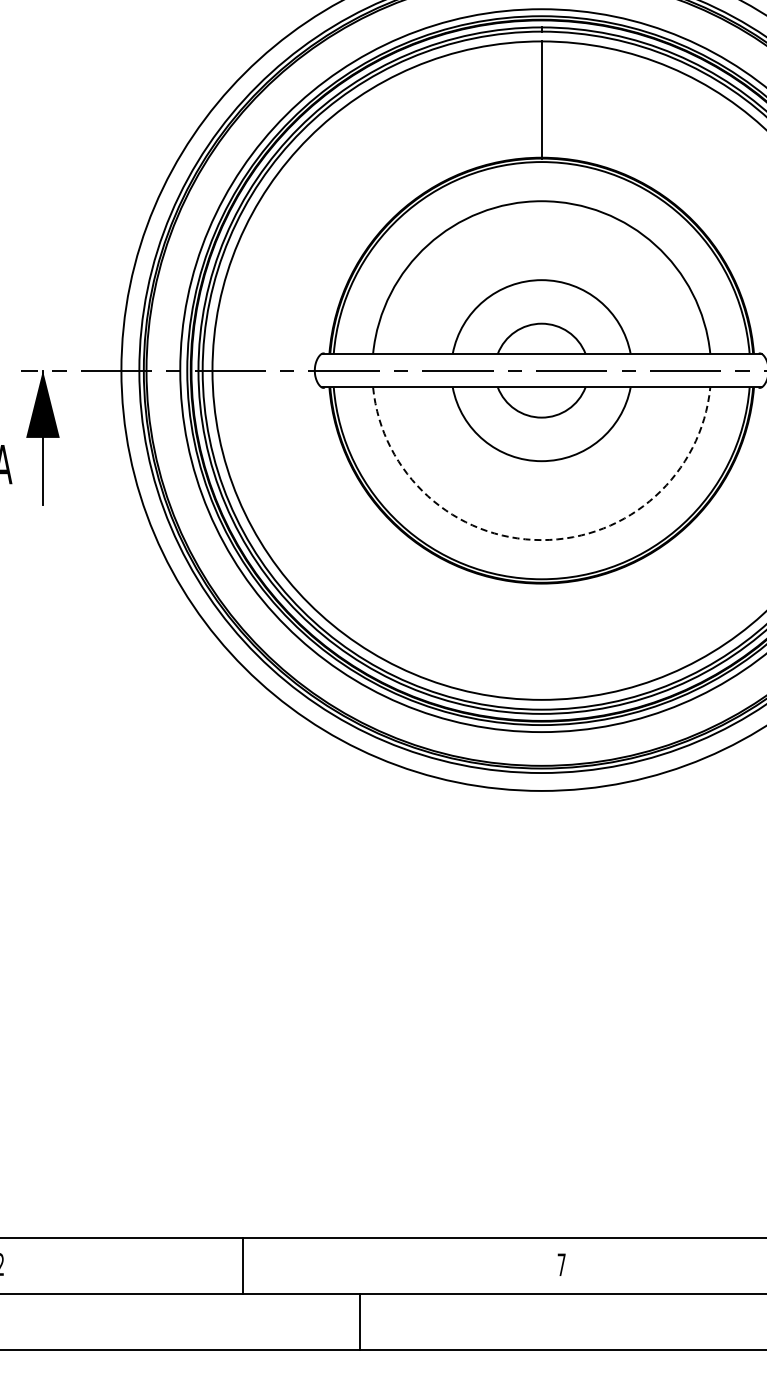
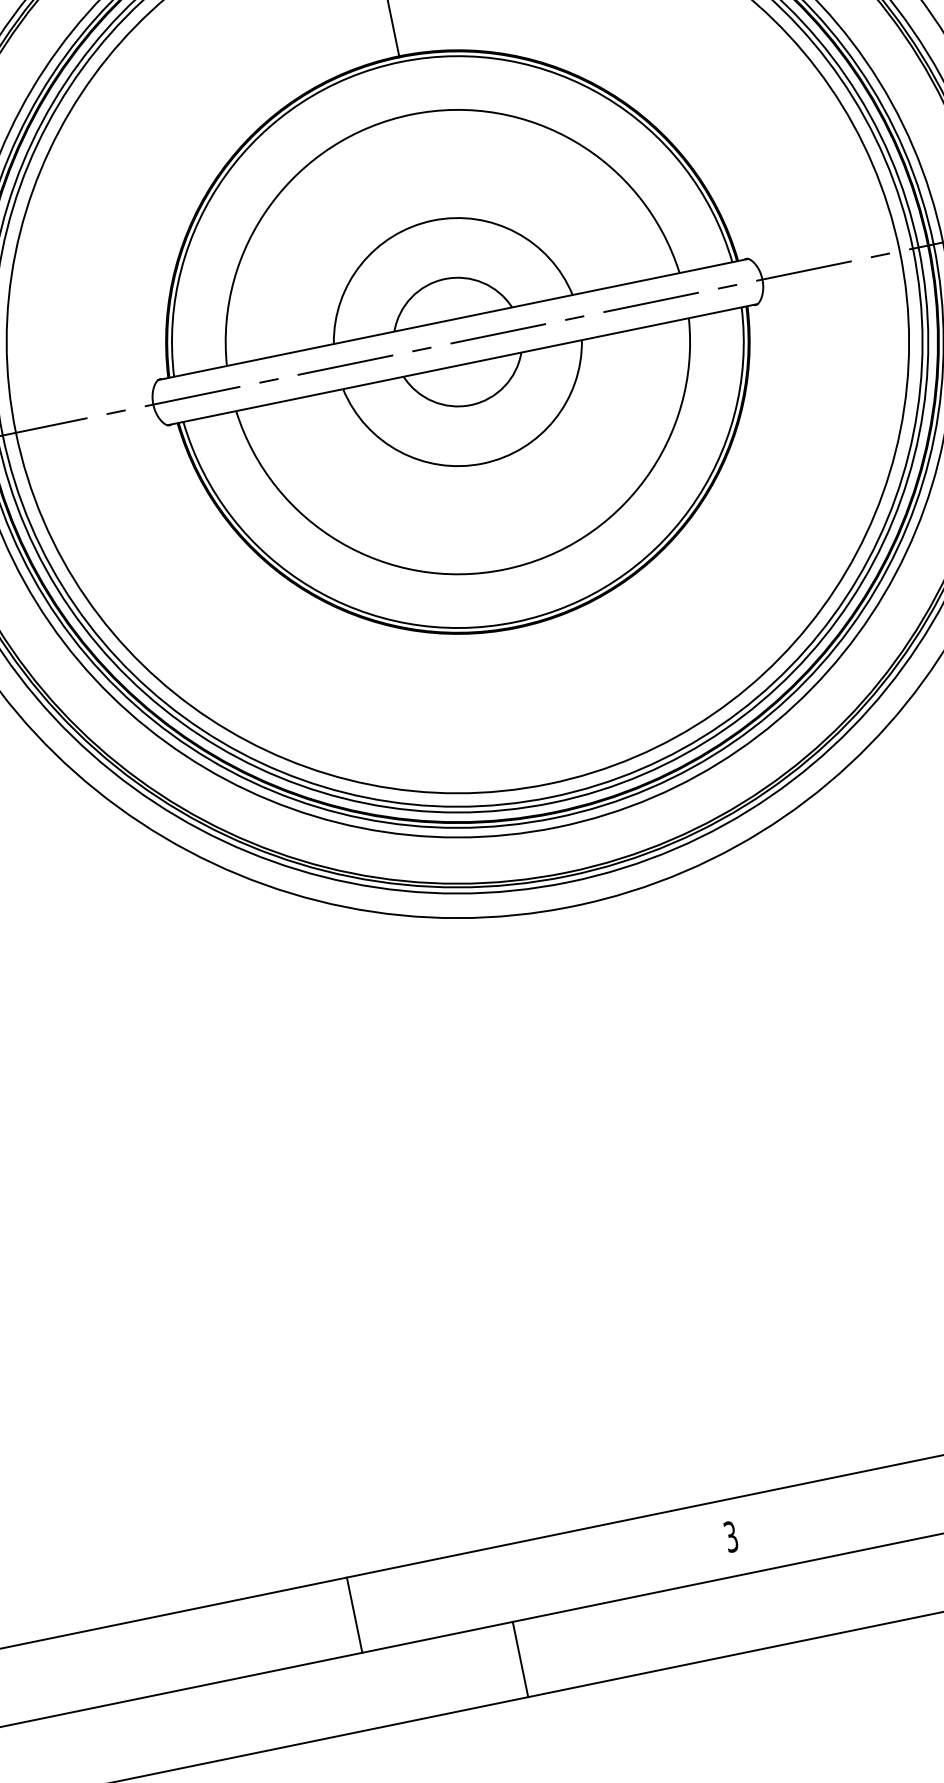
arc: (541, 540) -> (504, 570), dashed -> solid
text: (561, 1264) -> (730, 1536), 7 -> 3
line: (243, 1265) -> (355, 1614), moved
line: (360, 1321) -> (520, 1659), moved

